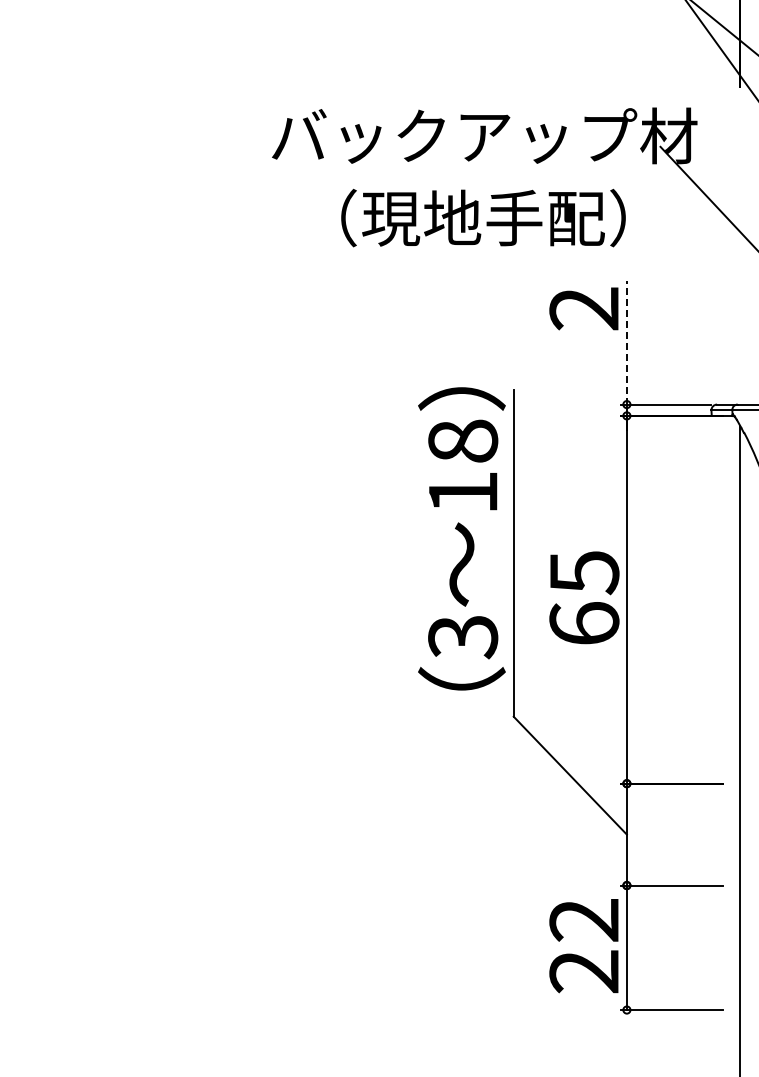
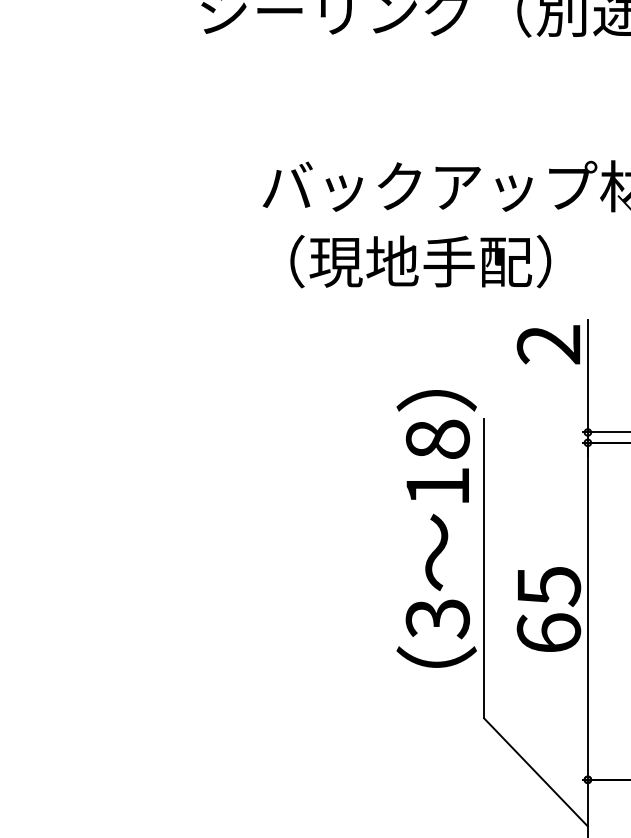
text: (483, 217) -> (420, 261), moved
line: (626, 343) -> (587, 376), dashed -> solid
text: (461, 538) -> (436, 528), moved

